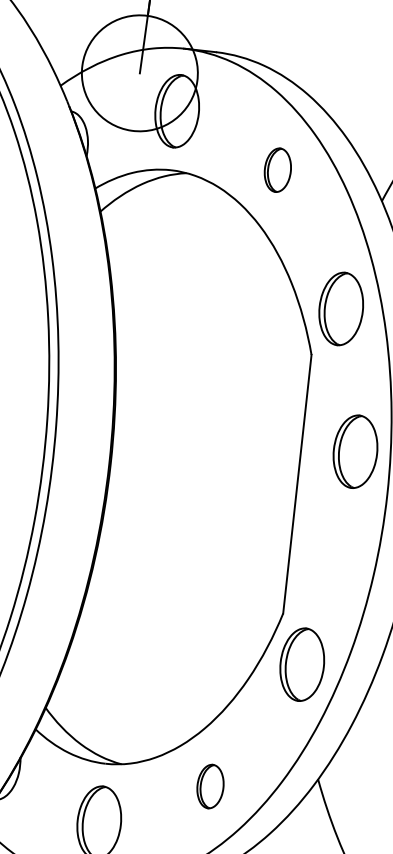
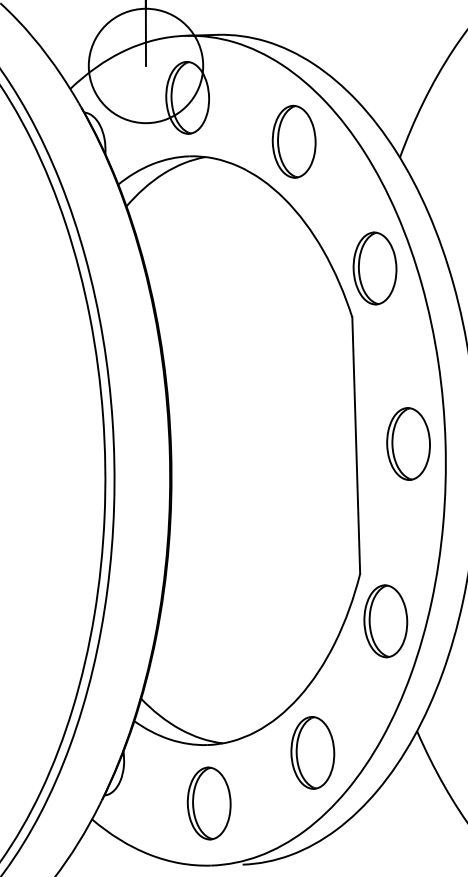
part: (277, 169) -> (293, 141), size x1.67
part: (355, 451) -> (408, 443), moved
part: (210, 786) -> (312, 752), size x1.67

